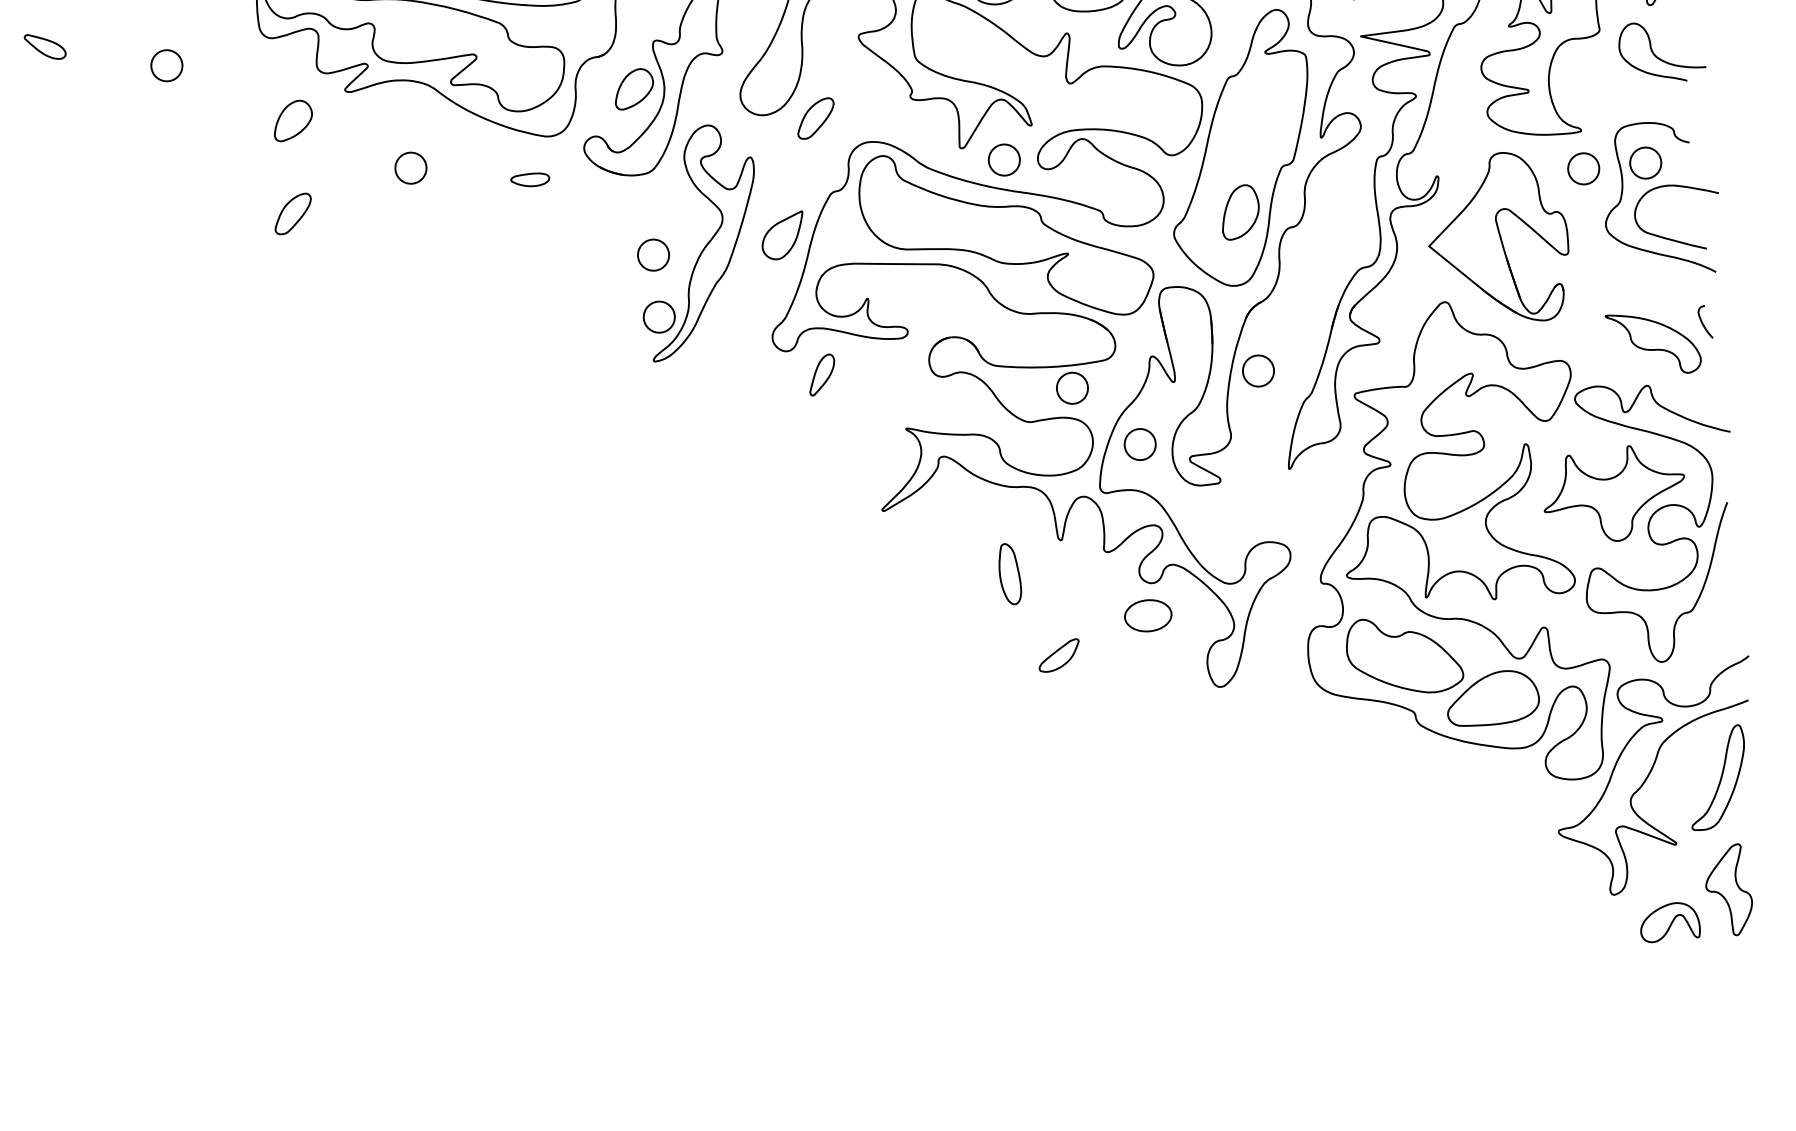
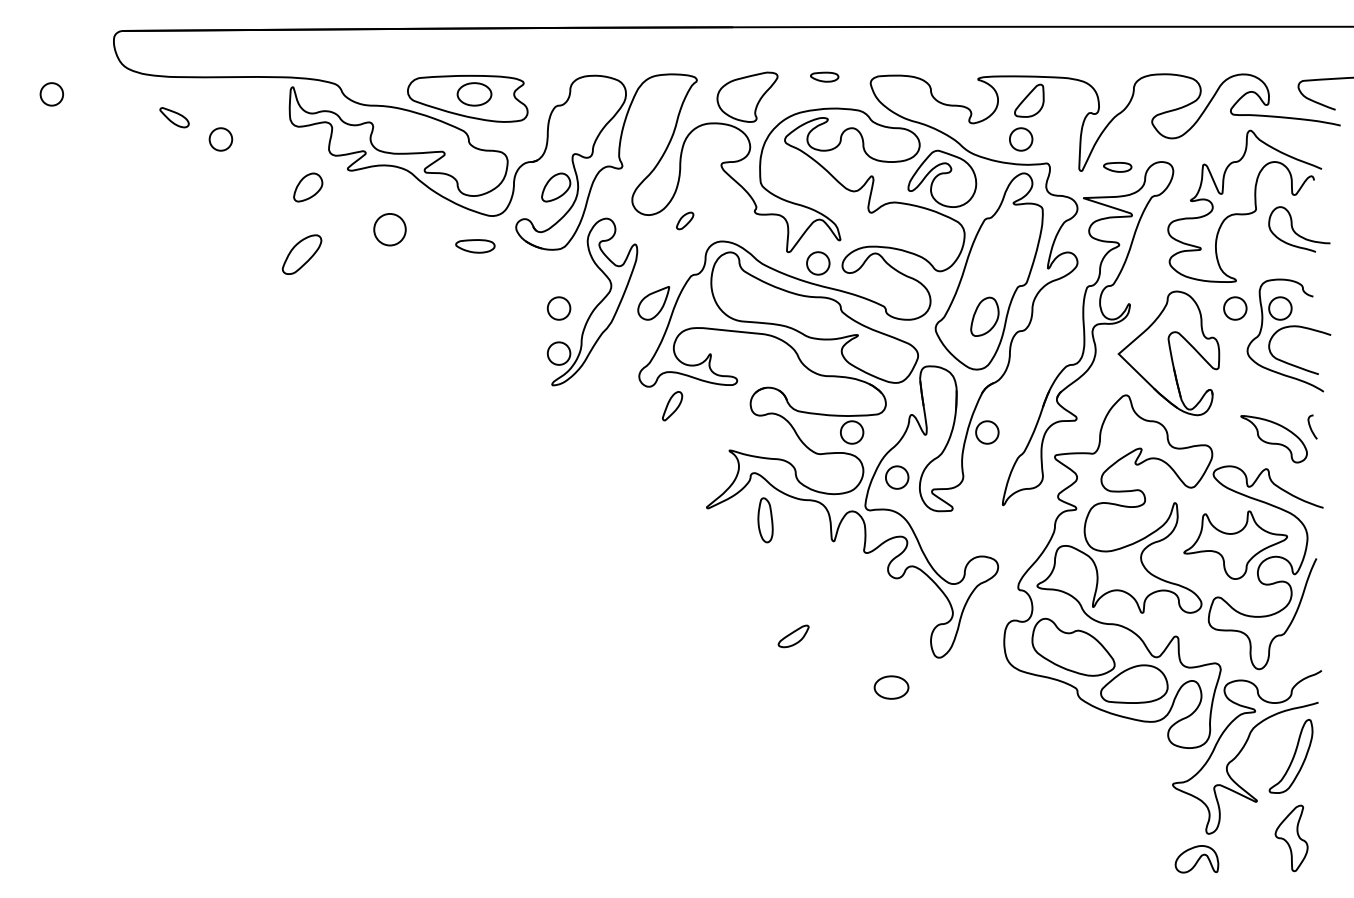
part: (45, 46) -> (174, 117), moved
part: (814, 118) -> (684, 220), size x0.6
part: (410, 168) -> (389, 229), size x1.4
part: (529, 179) -> (474, 245), size x1.4
part: (292, 213) -> (301, 254), size x1.4
part: (1009, 574) -> (765, 520), moved
part: (1148, 615) -> (891, 687), moved
part: (1058, 655) -> (793, 636), moved
part: (1669, 922) -> (1196, 859), moved

